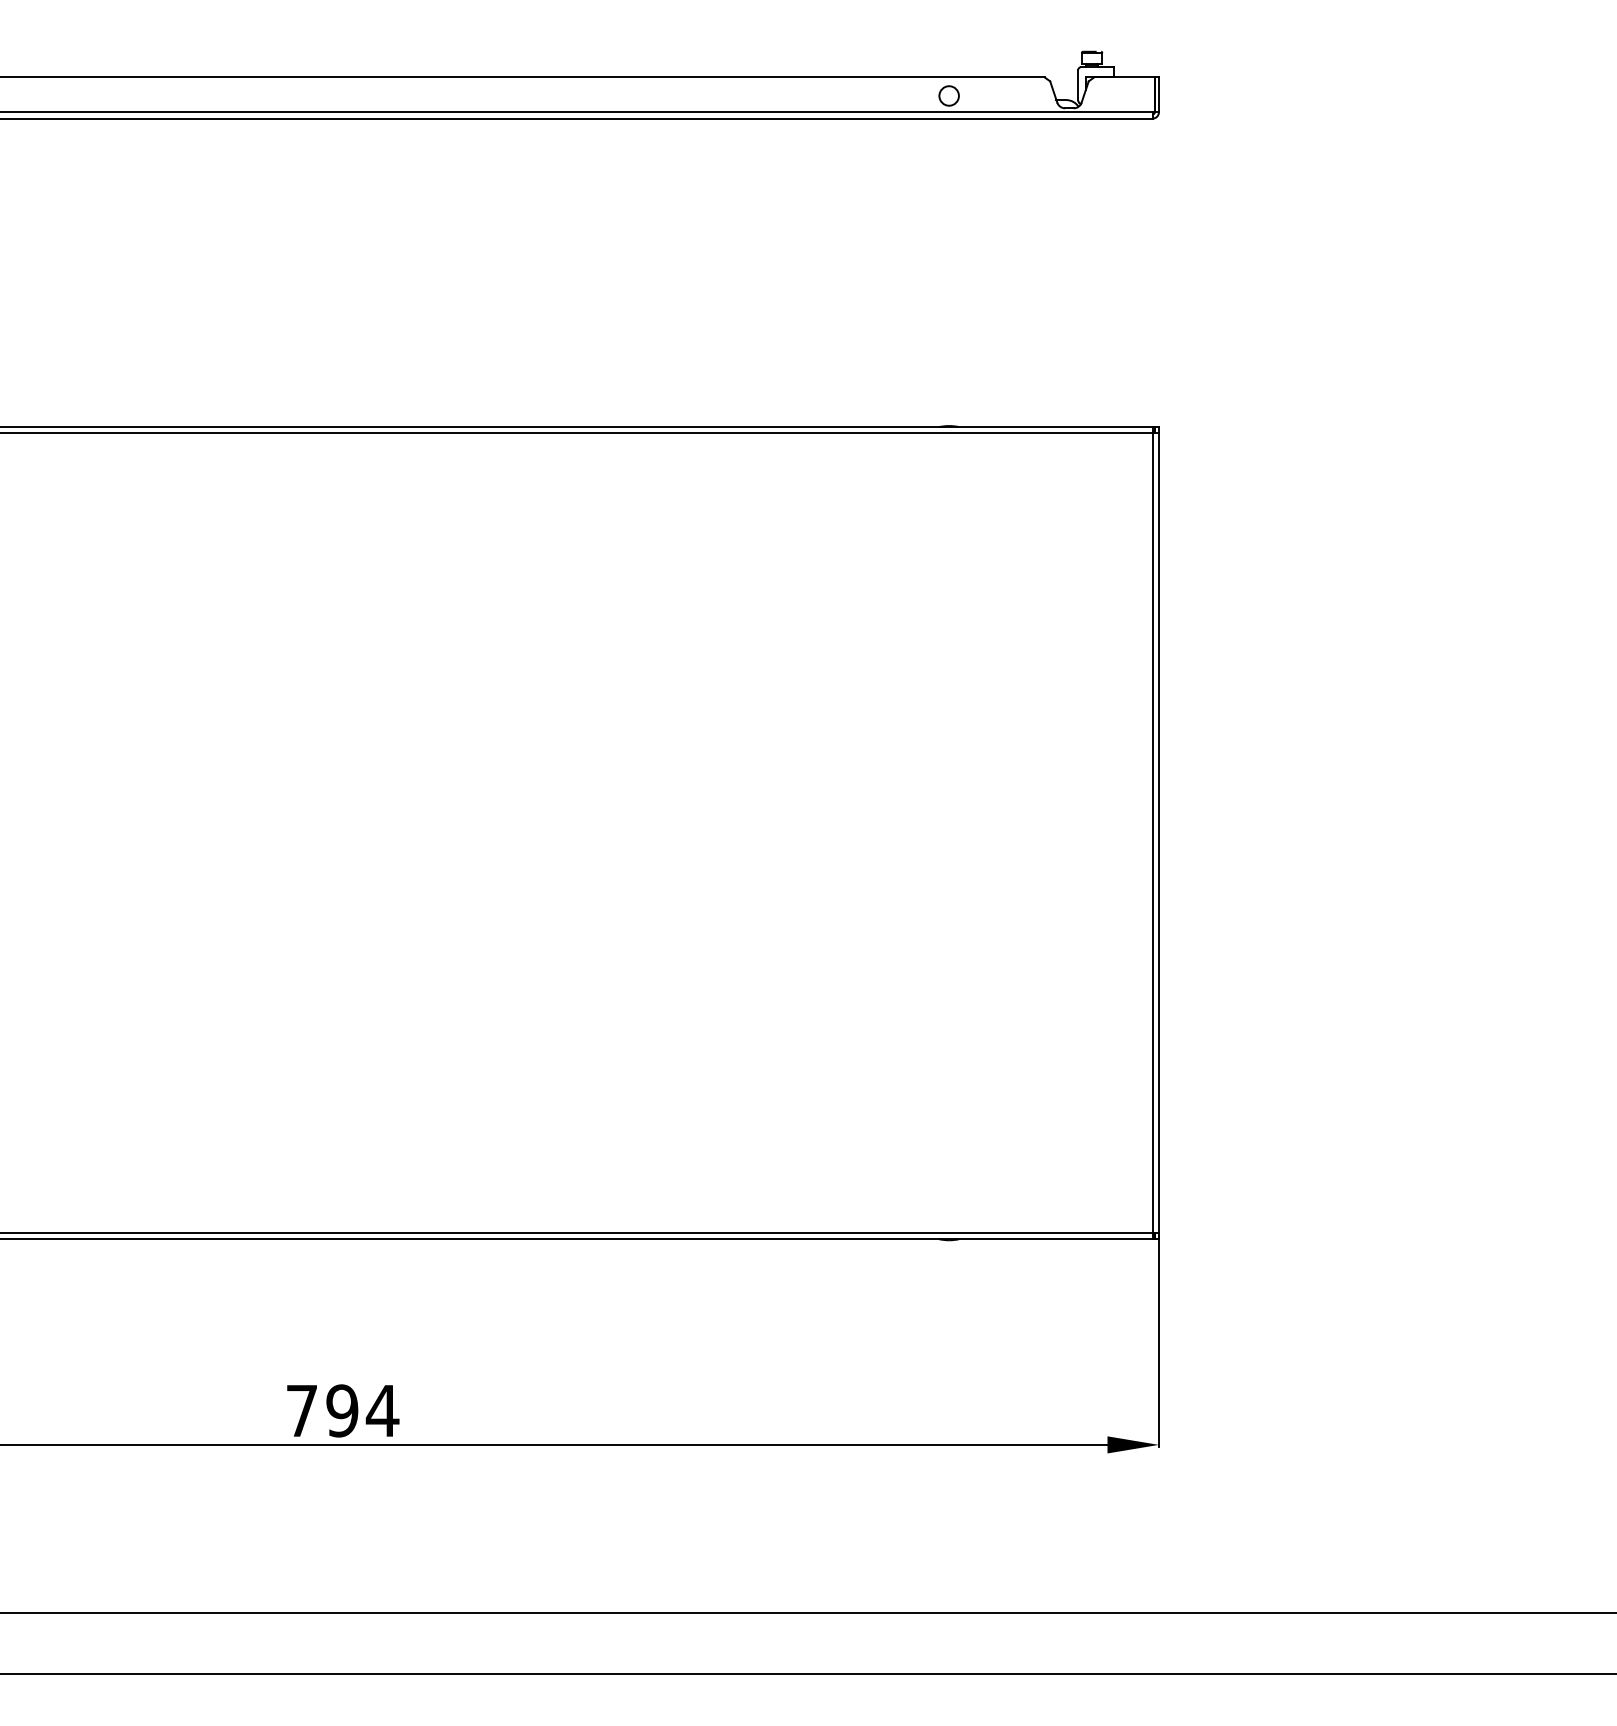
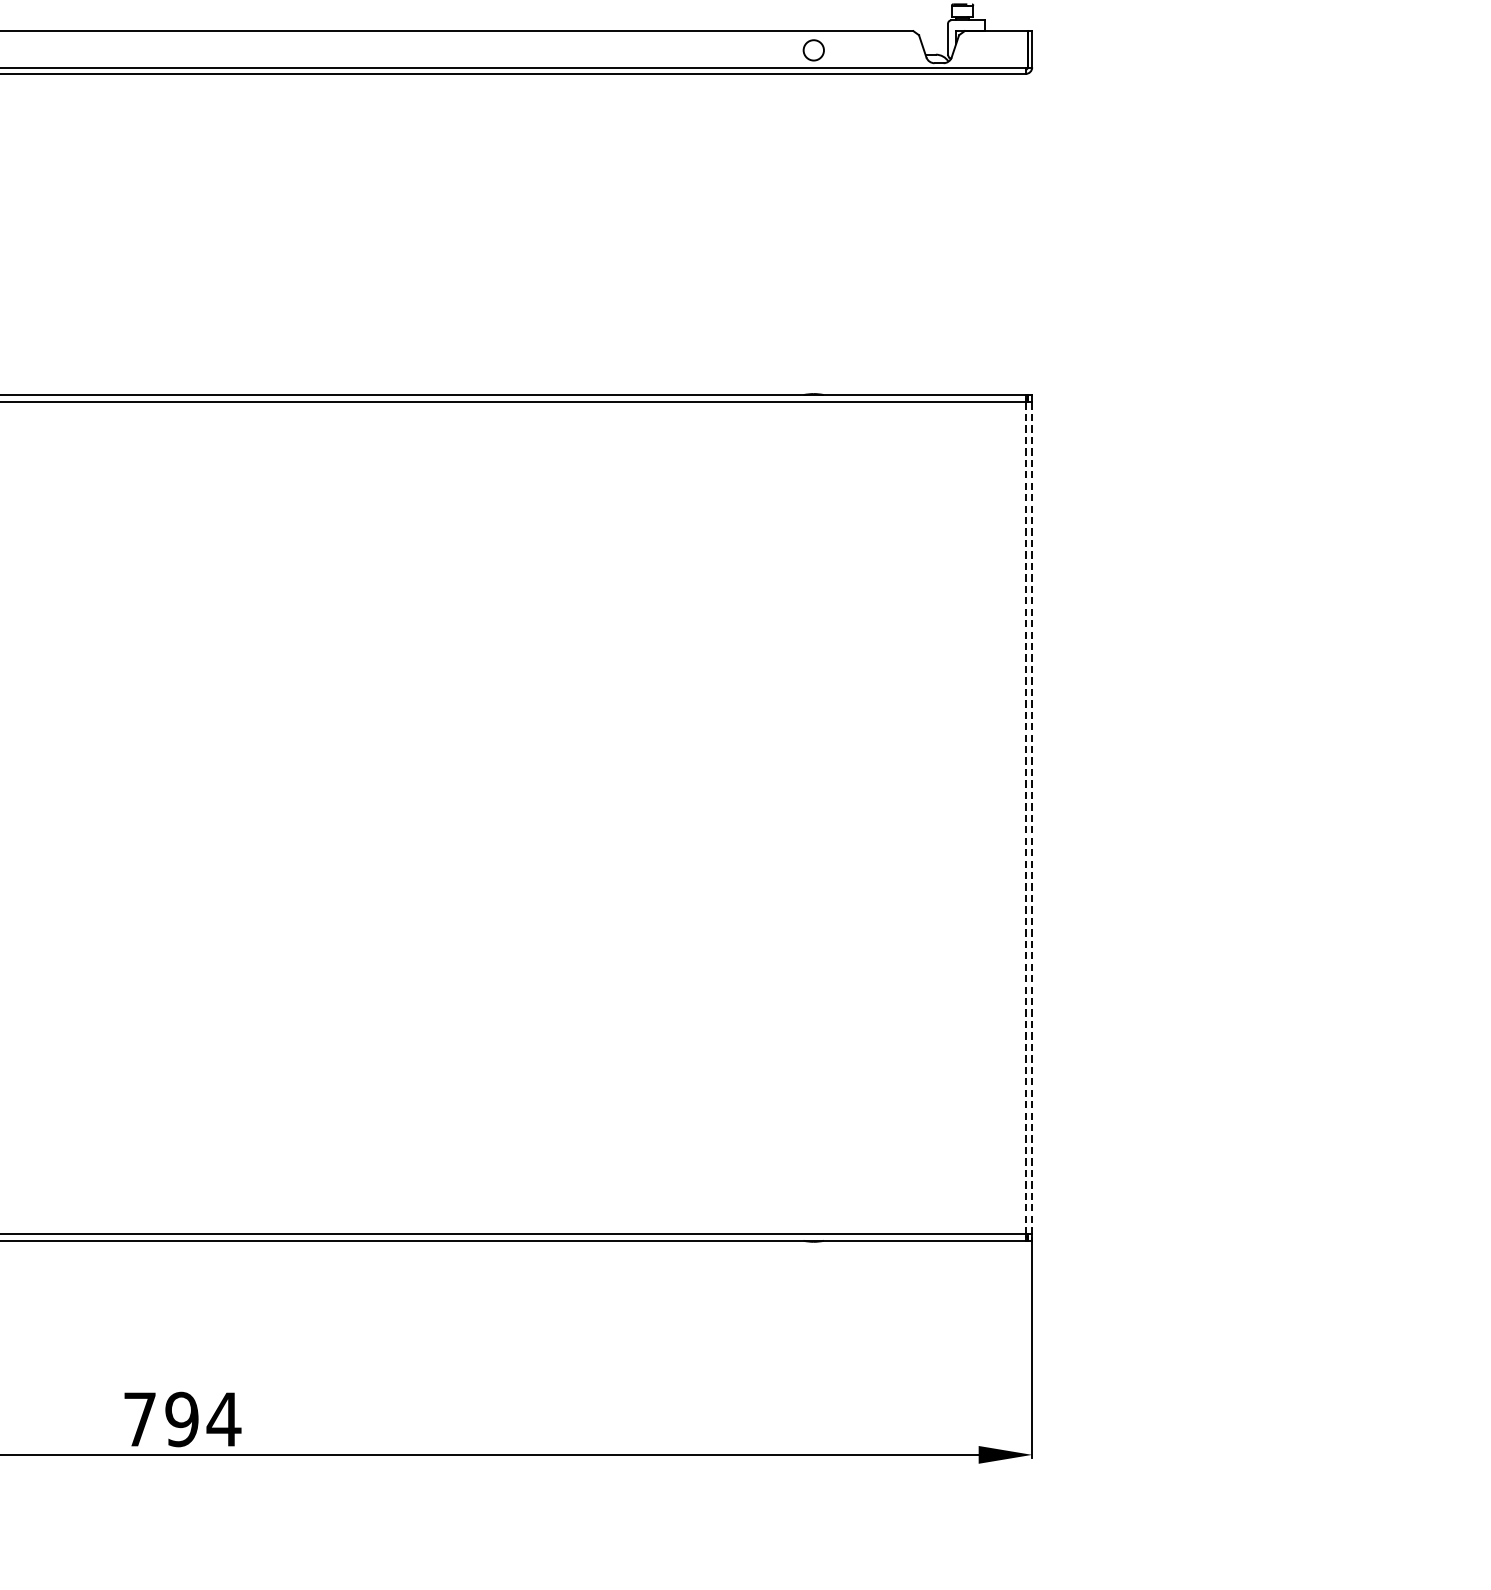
line: (1152, 833) -> (1025, 818), solid -> dashed
line: (1158, 833) -> (1031, 818), solid -> dashed

